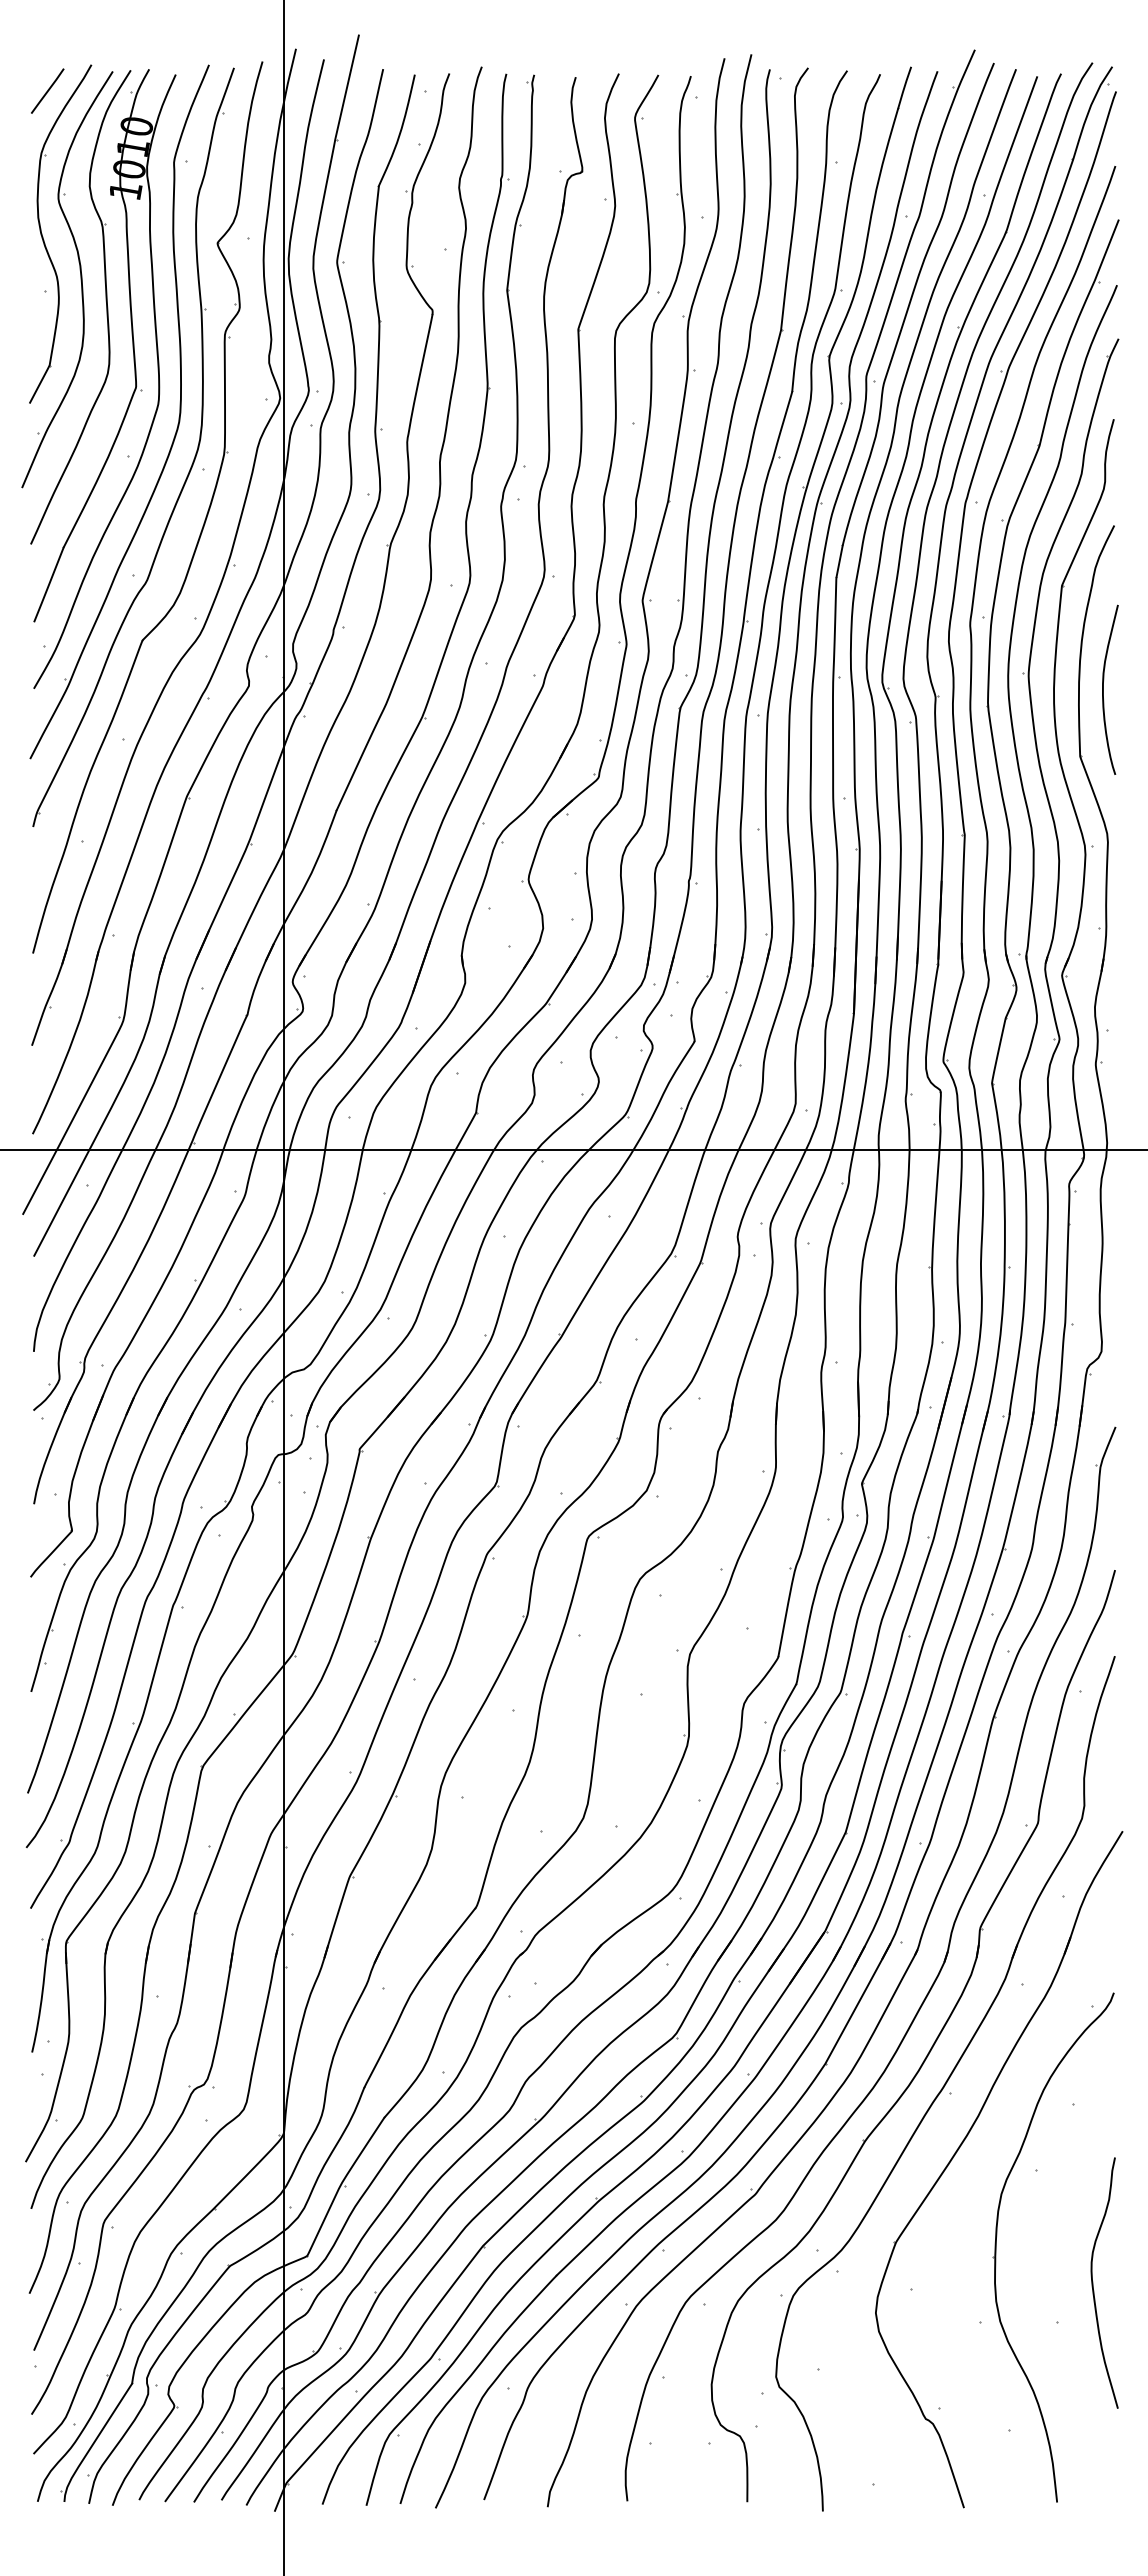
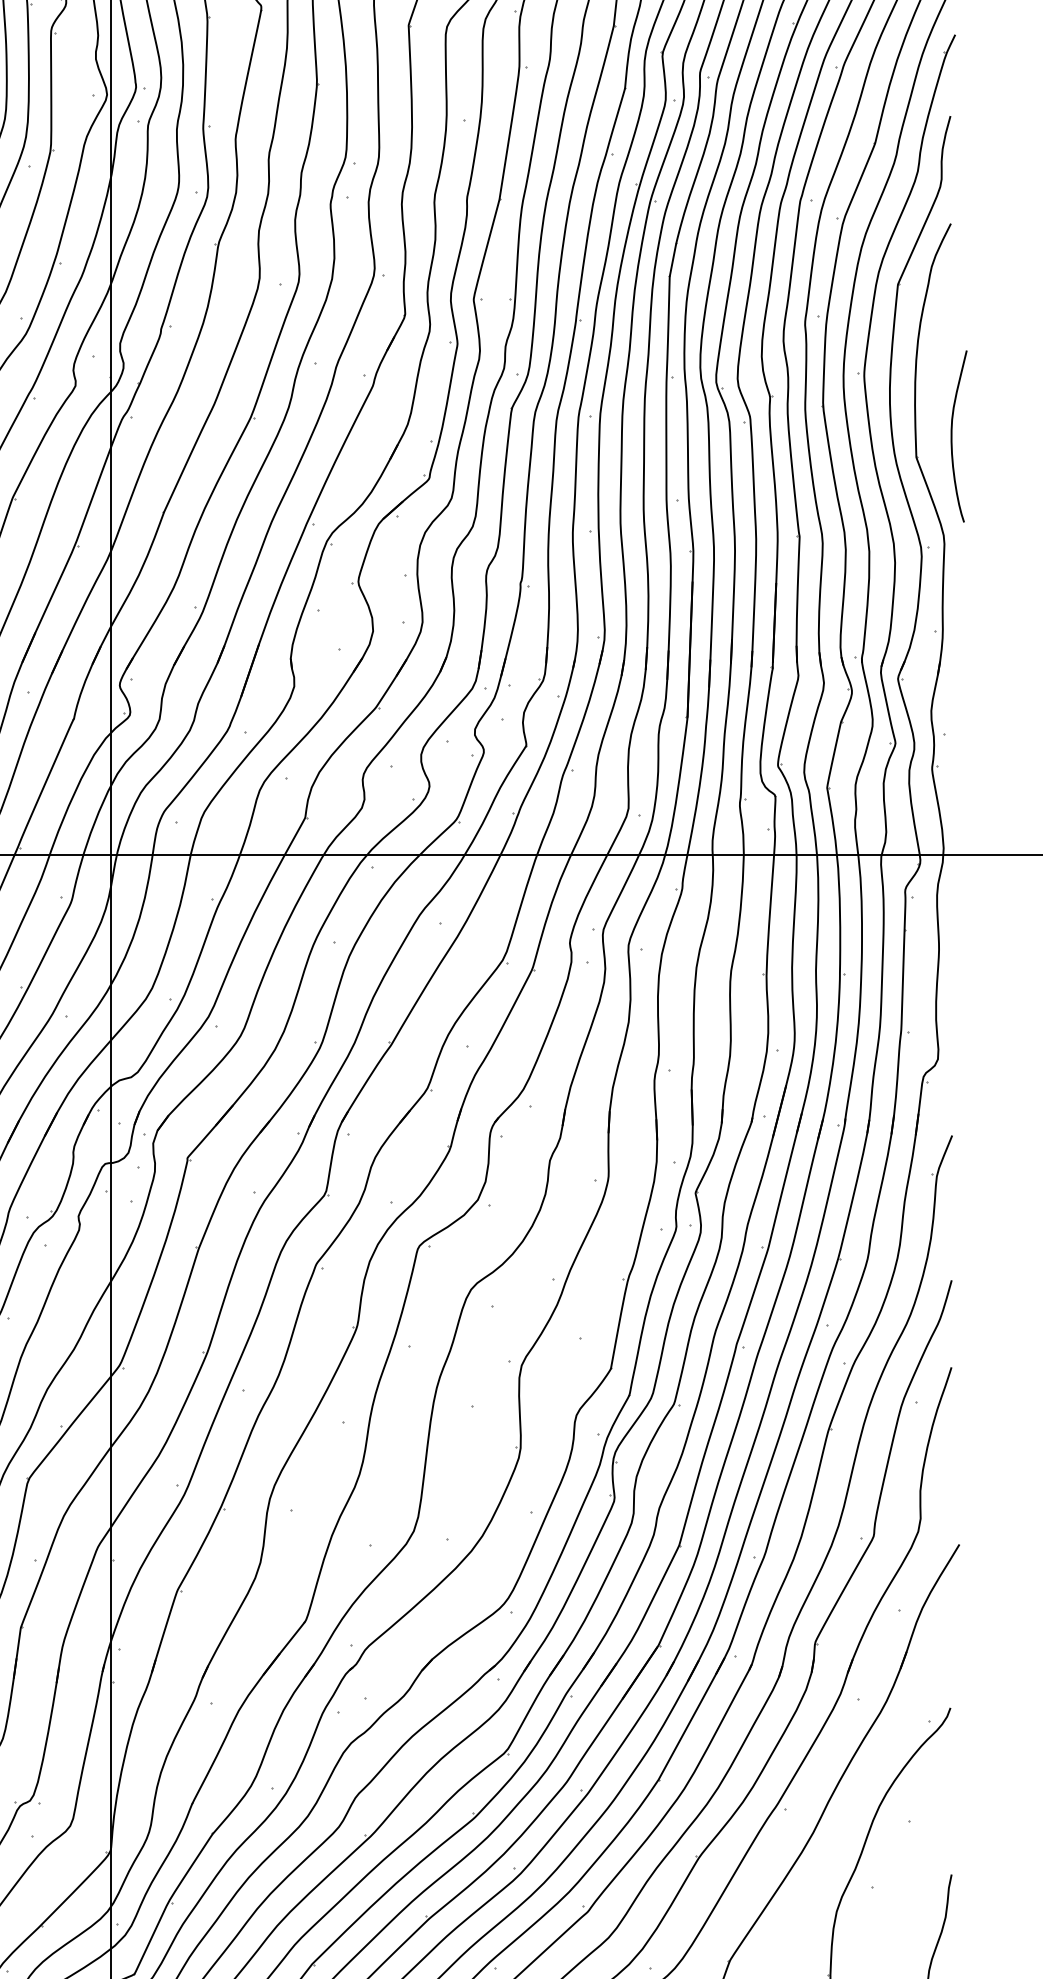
curve: (1103, 689) -> (952, 436), moved

